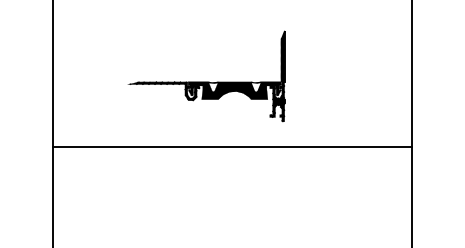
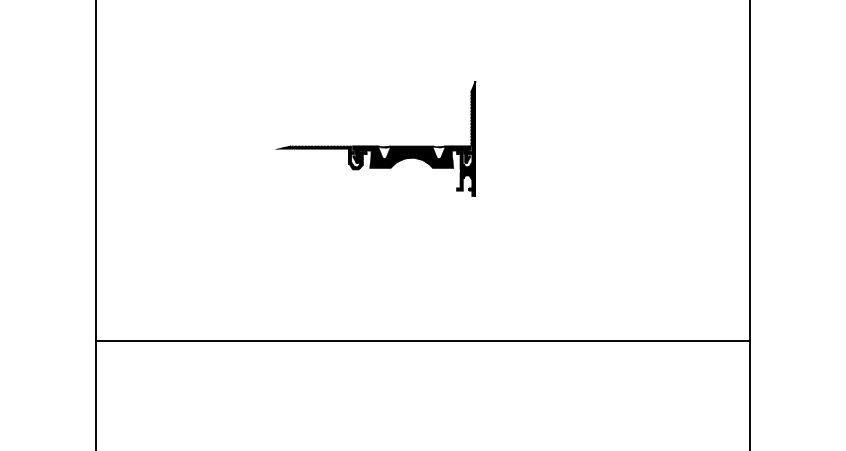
part: (206, 76) -> (375, 139), size x0.7
line: (232, 146) -> (423, 341), moved

